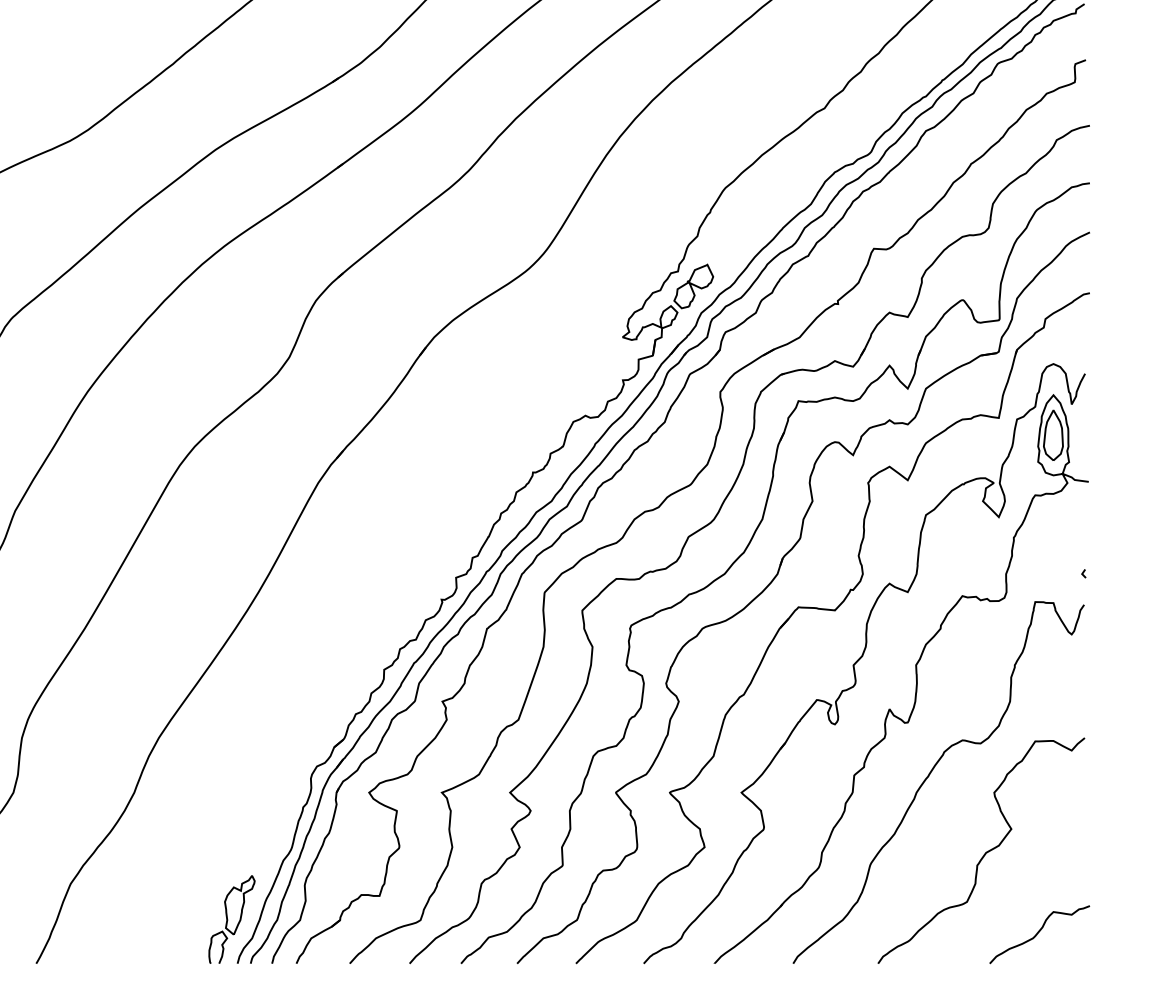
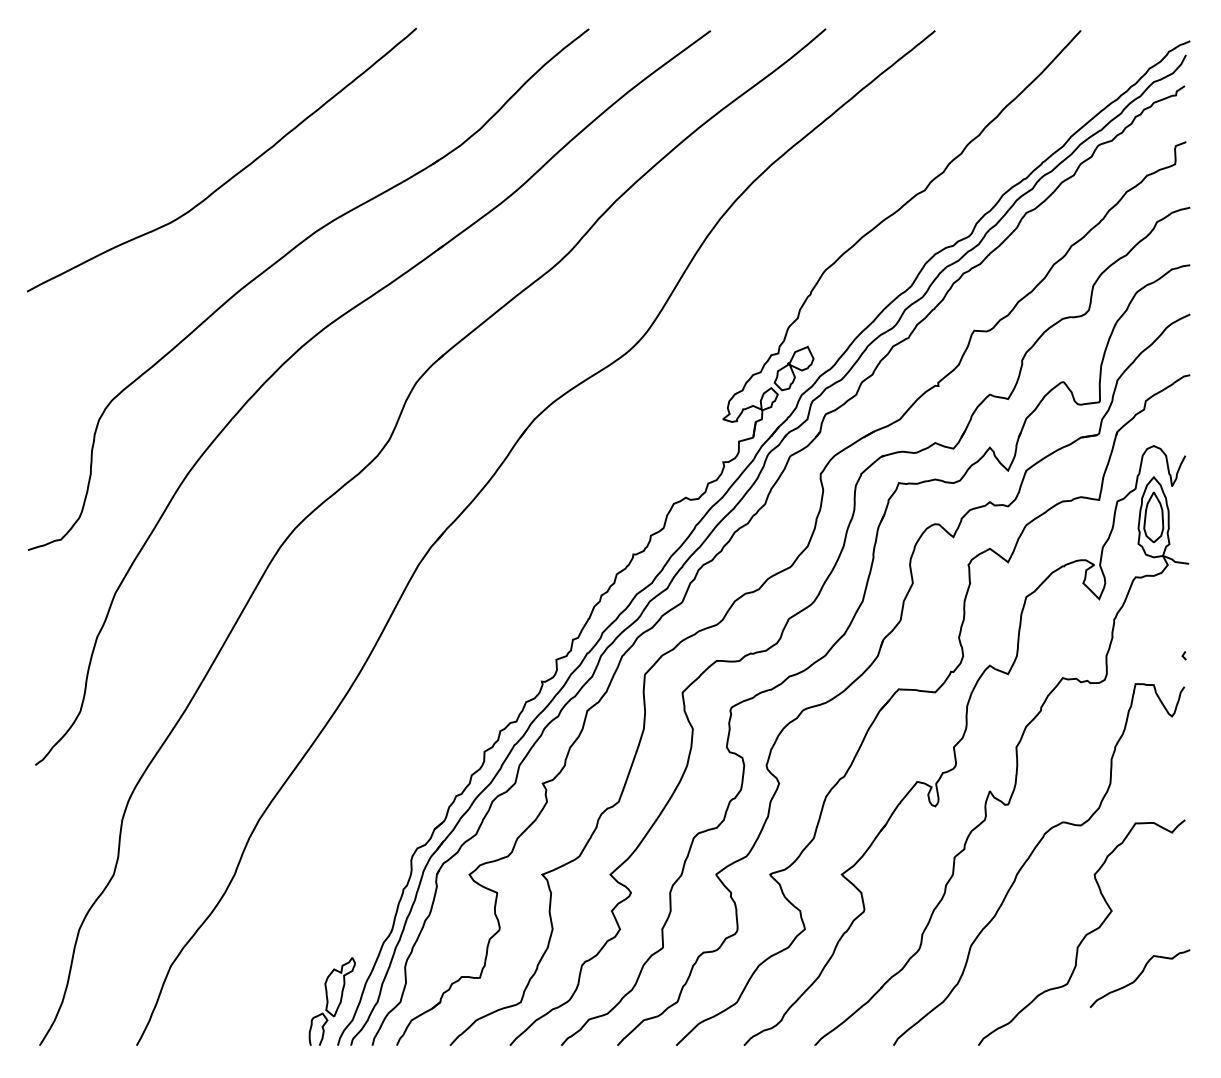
curve: (1038, 934) -> (1138, 978), moved

